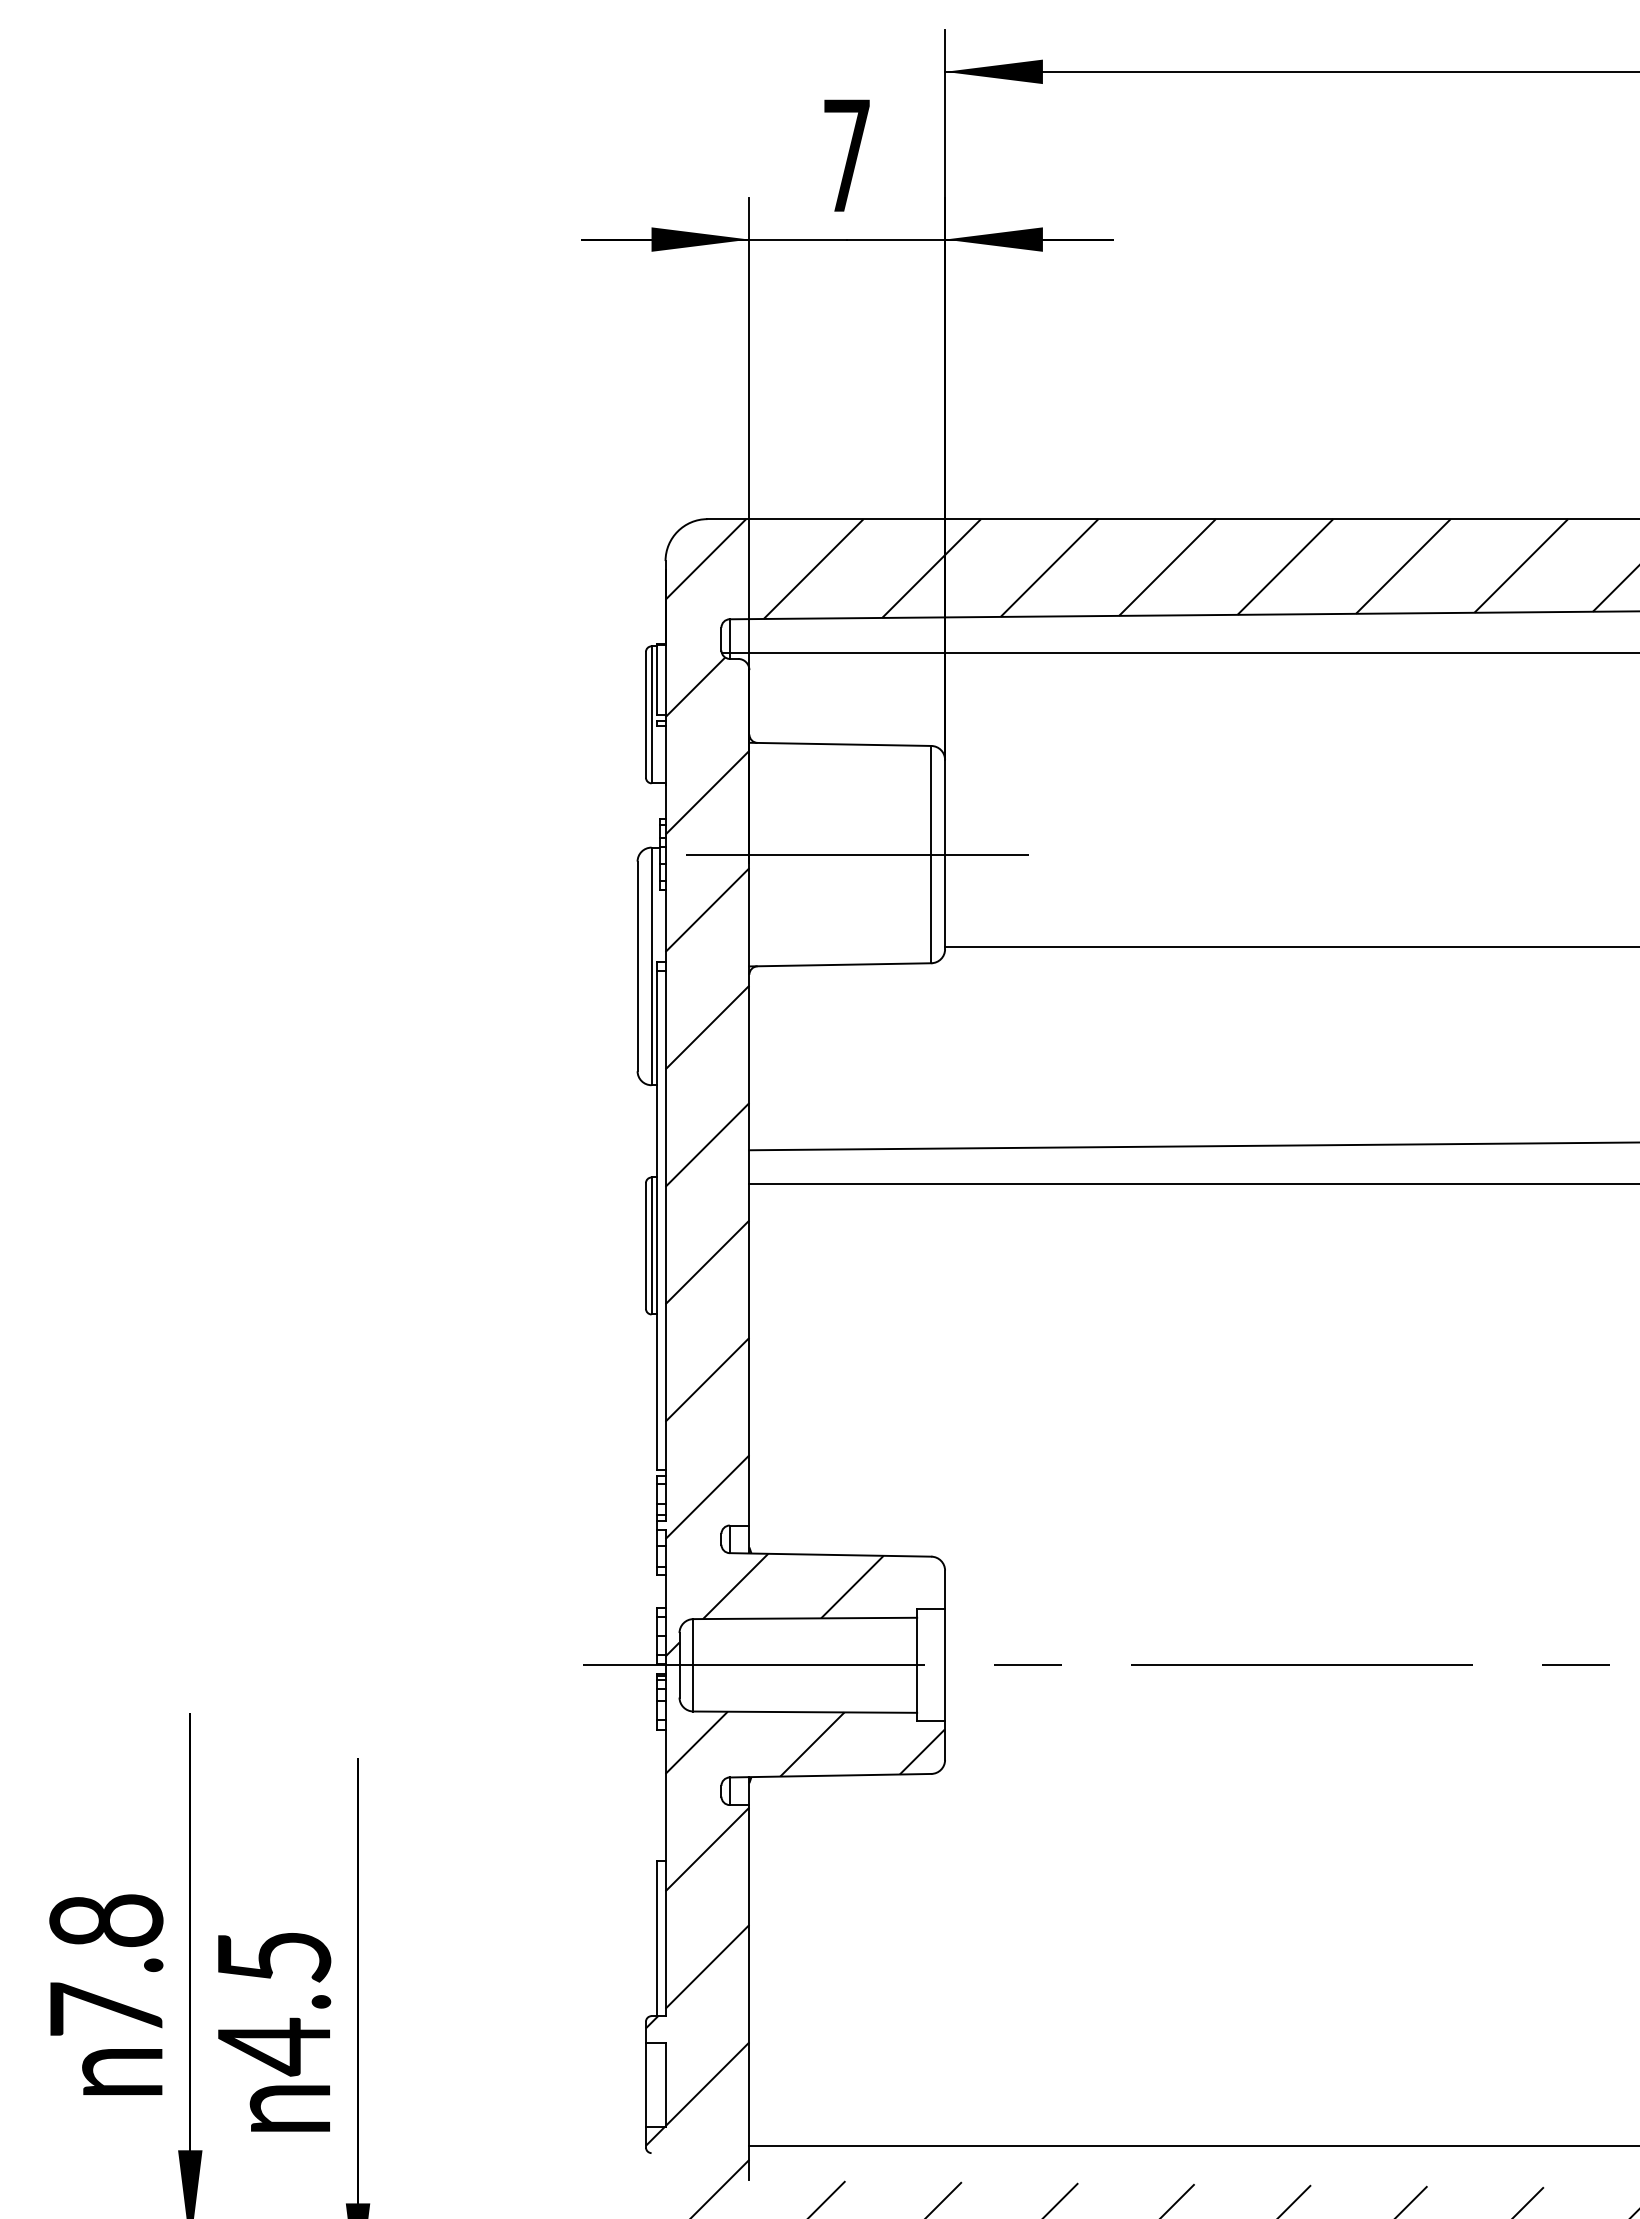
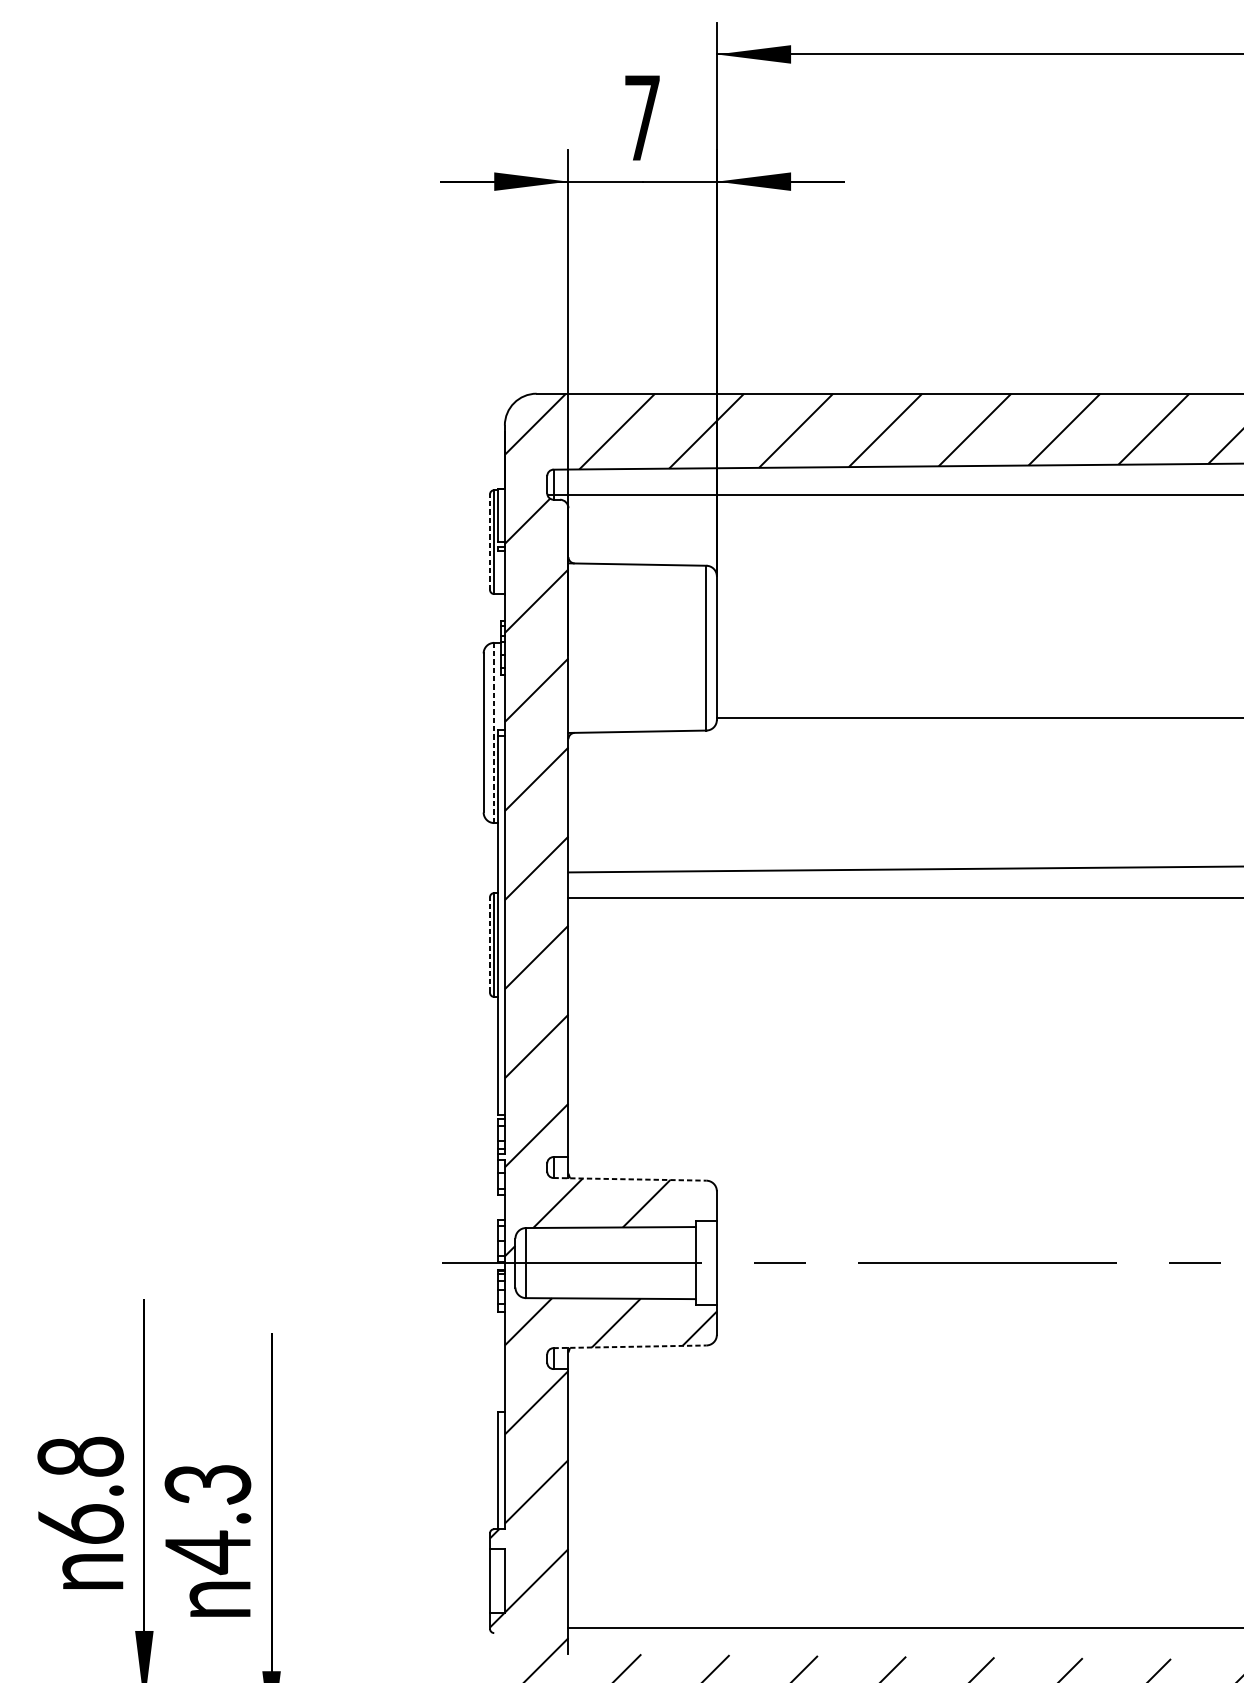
line: (645, 714) -> (489, 541), solid -> dashed
line: (846, 854) -> (642, 648), removed
line: (651, 966) -> (494, 733), solid -> dashed
line: (645, 1245) -> (489, 944), solid -> dashed
line: (830, 1554) -> (629, 1179), solid -> dashed
line: (830, 1775) -> (629, 1346), solid -> dashed
text: (274, 1957) -> (208, 1484), 4.5 -> 4.3
text: (106, 2008) -> (80, 1523), 7.8 -> 6.8

